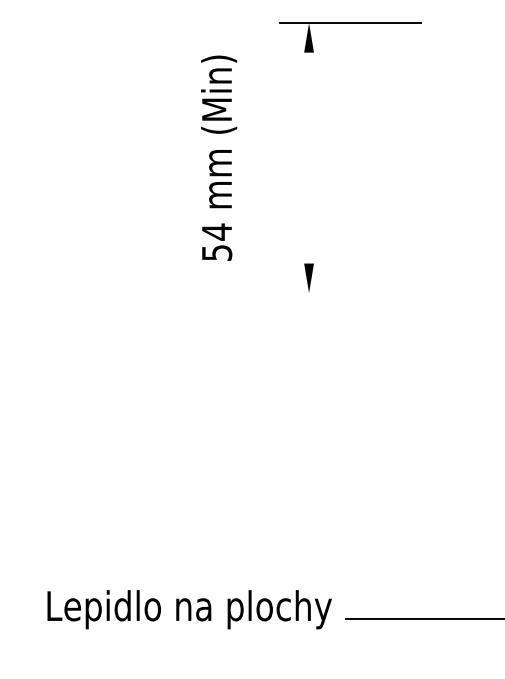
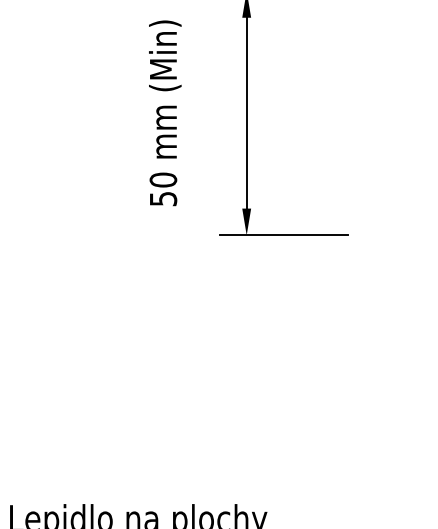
line: (309, 157) -> (247, 112), added
text: (216, 231) -> (162, 179), 54 -> 50
line: (350, 293) -> (284, 235), added

